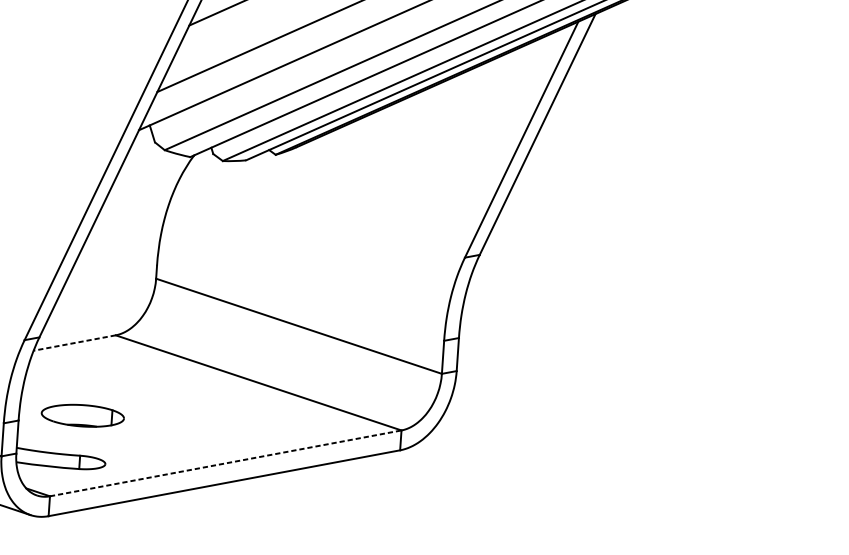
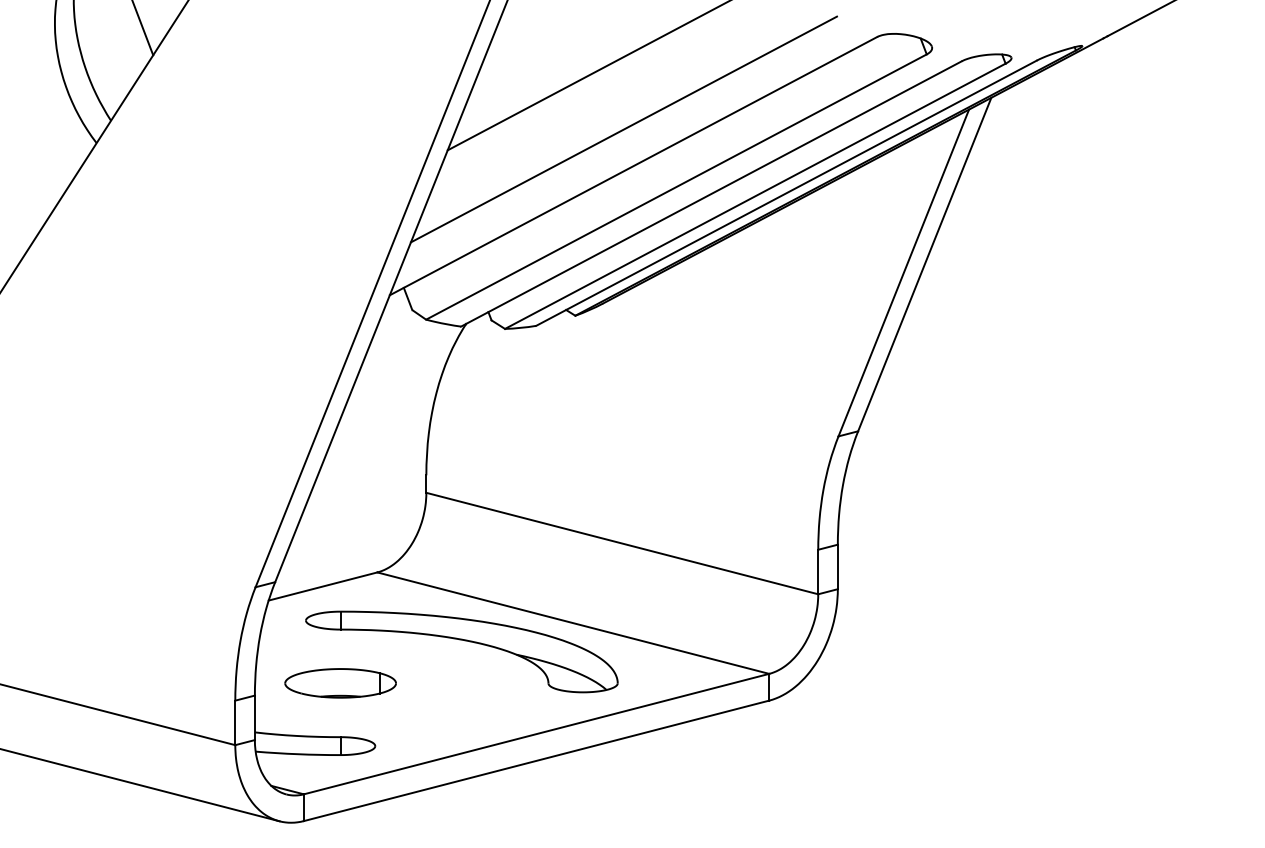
line: (74, 342) -> (322, 586), dashed -> solid
part: (176, 391) -> (464, 641), added
line: (226, 462) -> (537, 733), dashed -> solid

